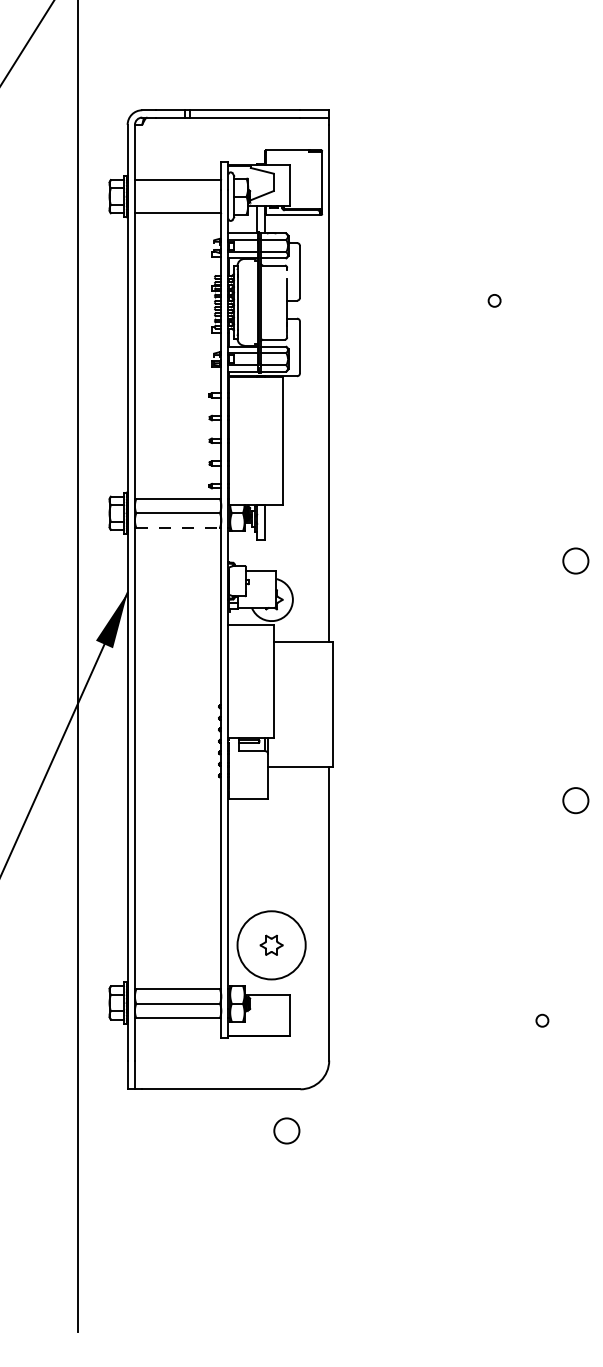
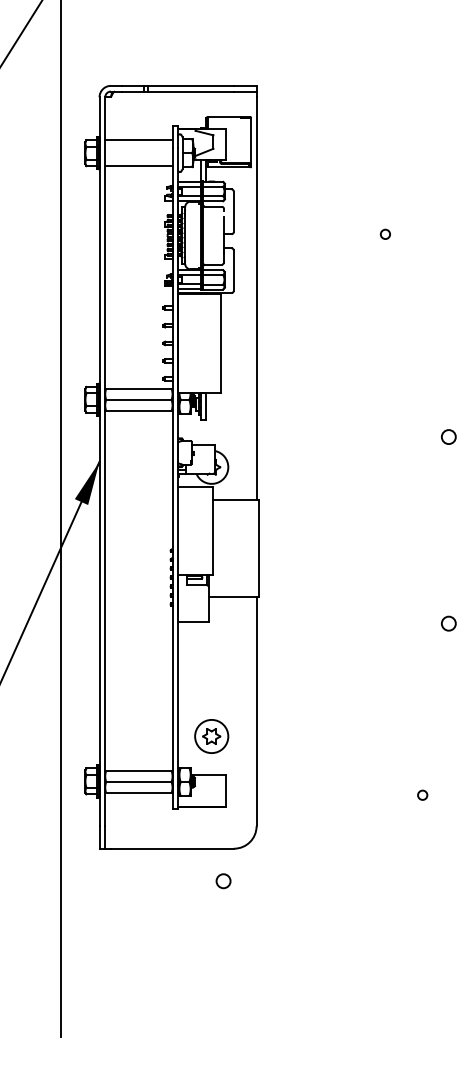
line: (177, 528) -> (138, 411), dashed -> solid
circle: (575, 560) -> (448, 436), size x0.71
circle: (575, 800) -> (448, 623), size x0.71
circle: (271, 945) -> (211, 736), size x0.62
circle: (286, 1131) -> (223, 881), size x0.71

